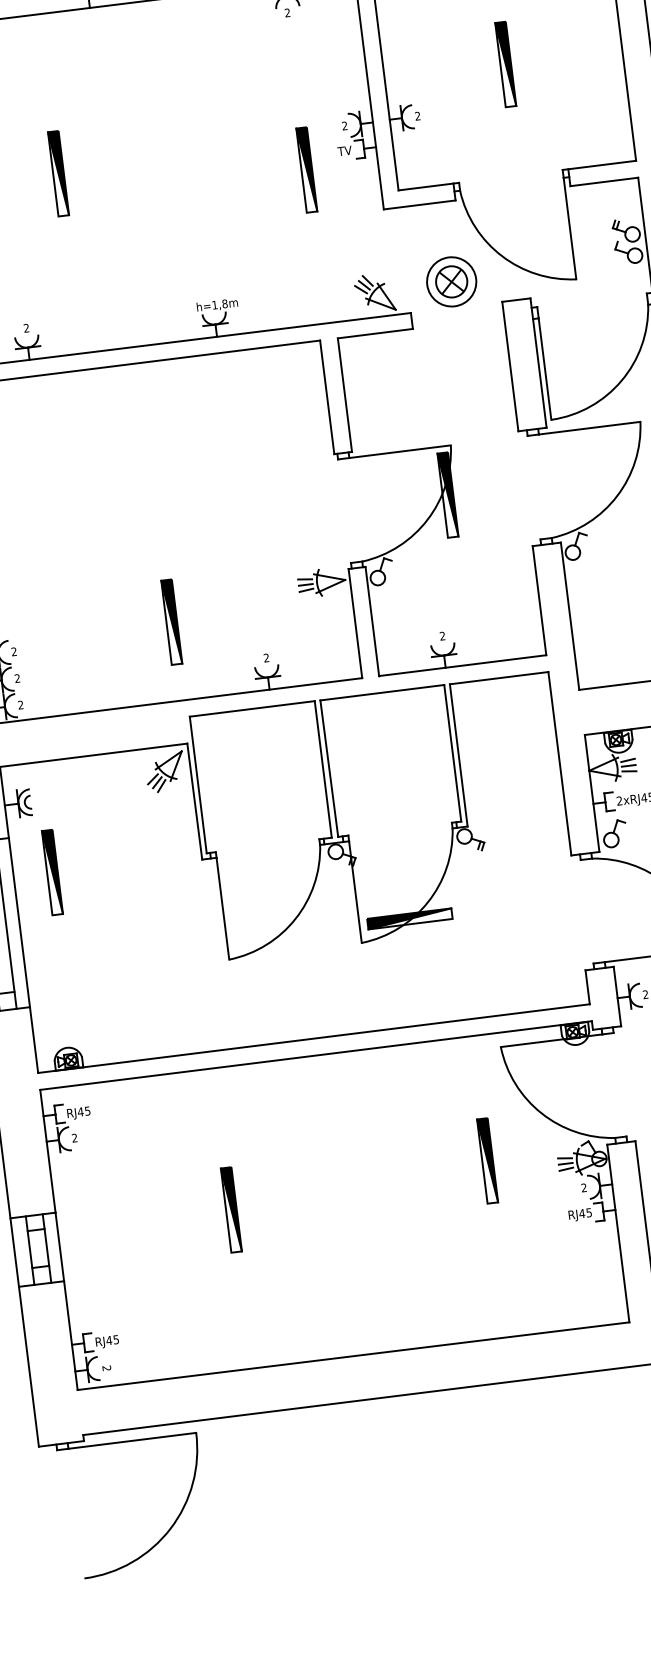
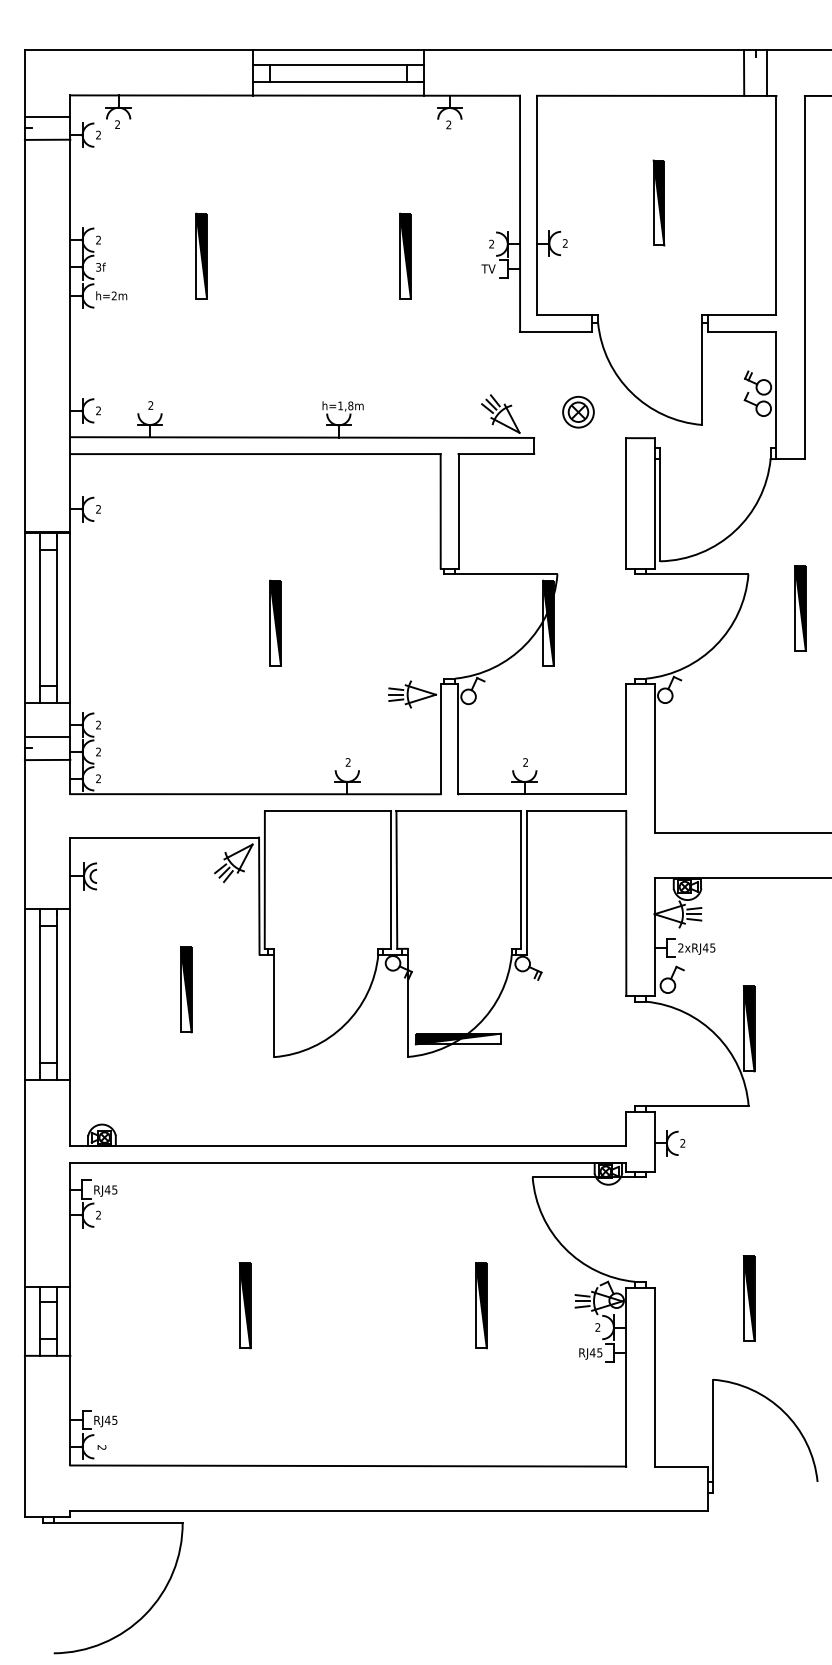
part: (306, 169) -> (405, 255), moved
part: (451, 282) -> (578, 412), size x0.62
part: (171, 621) -> (275, 622), moved
part: (52, 872) -> (186, 989), moved
part: (487, 1160) -> (481, 1305), moved

